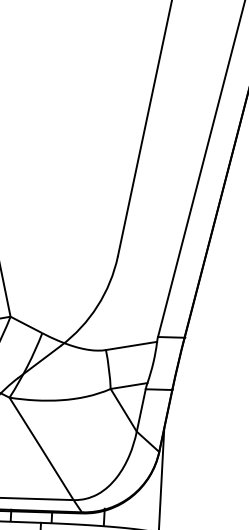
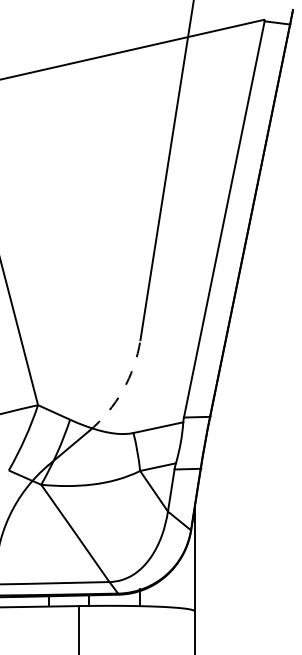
arc: (97, 306) -> (122, 390), solid -> dashed

